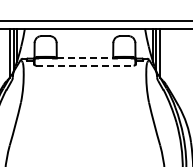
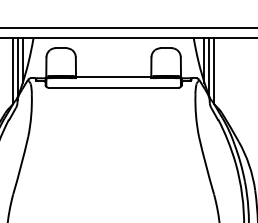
line: (85, 57) -> (114, 76), dashed -> solid
line: (84, 65) -> (112, 87), dashed -> solid

